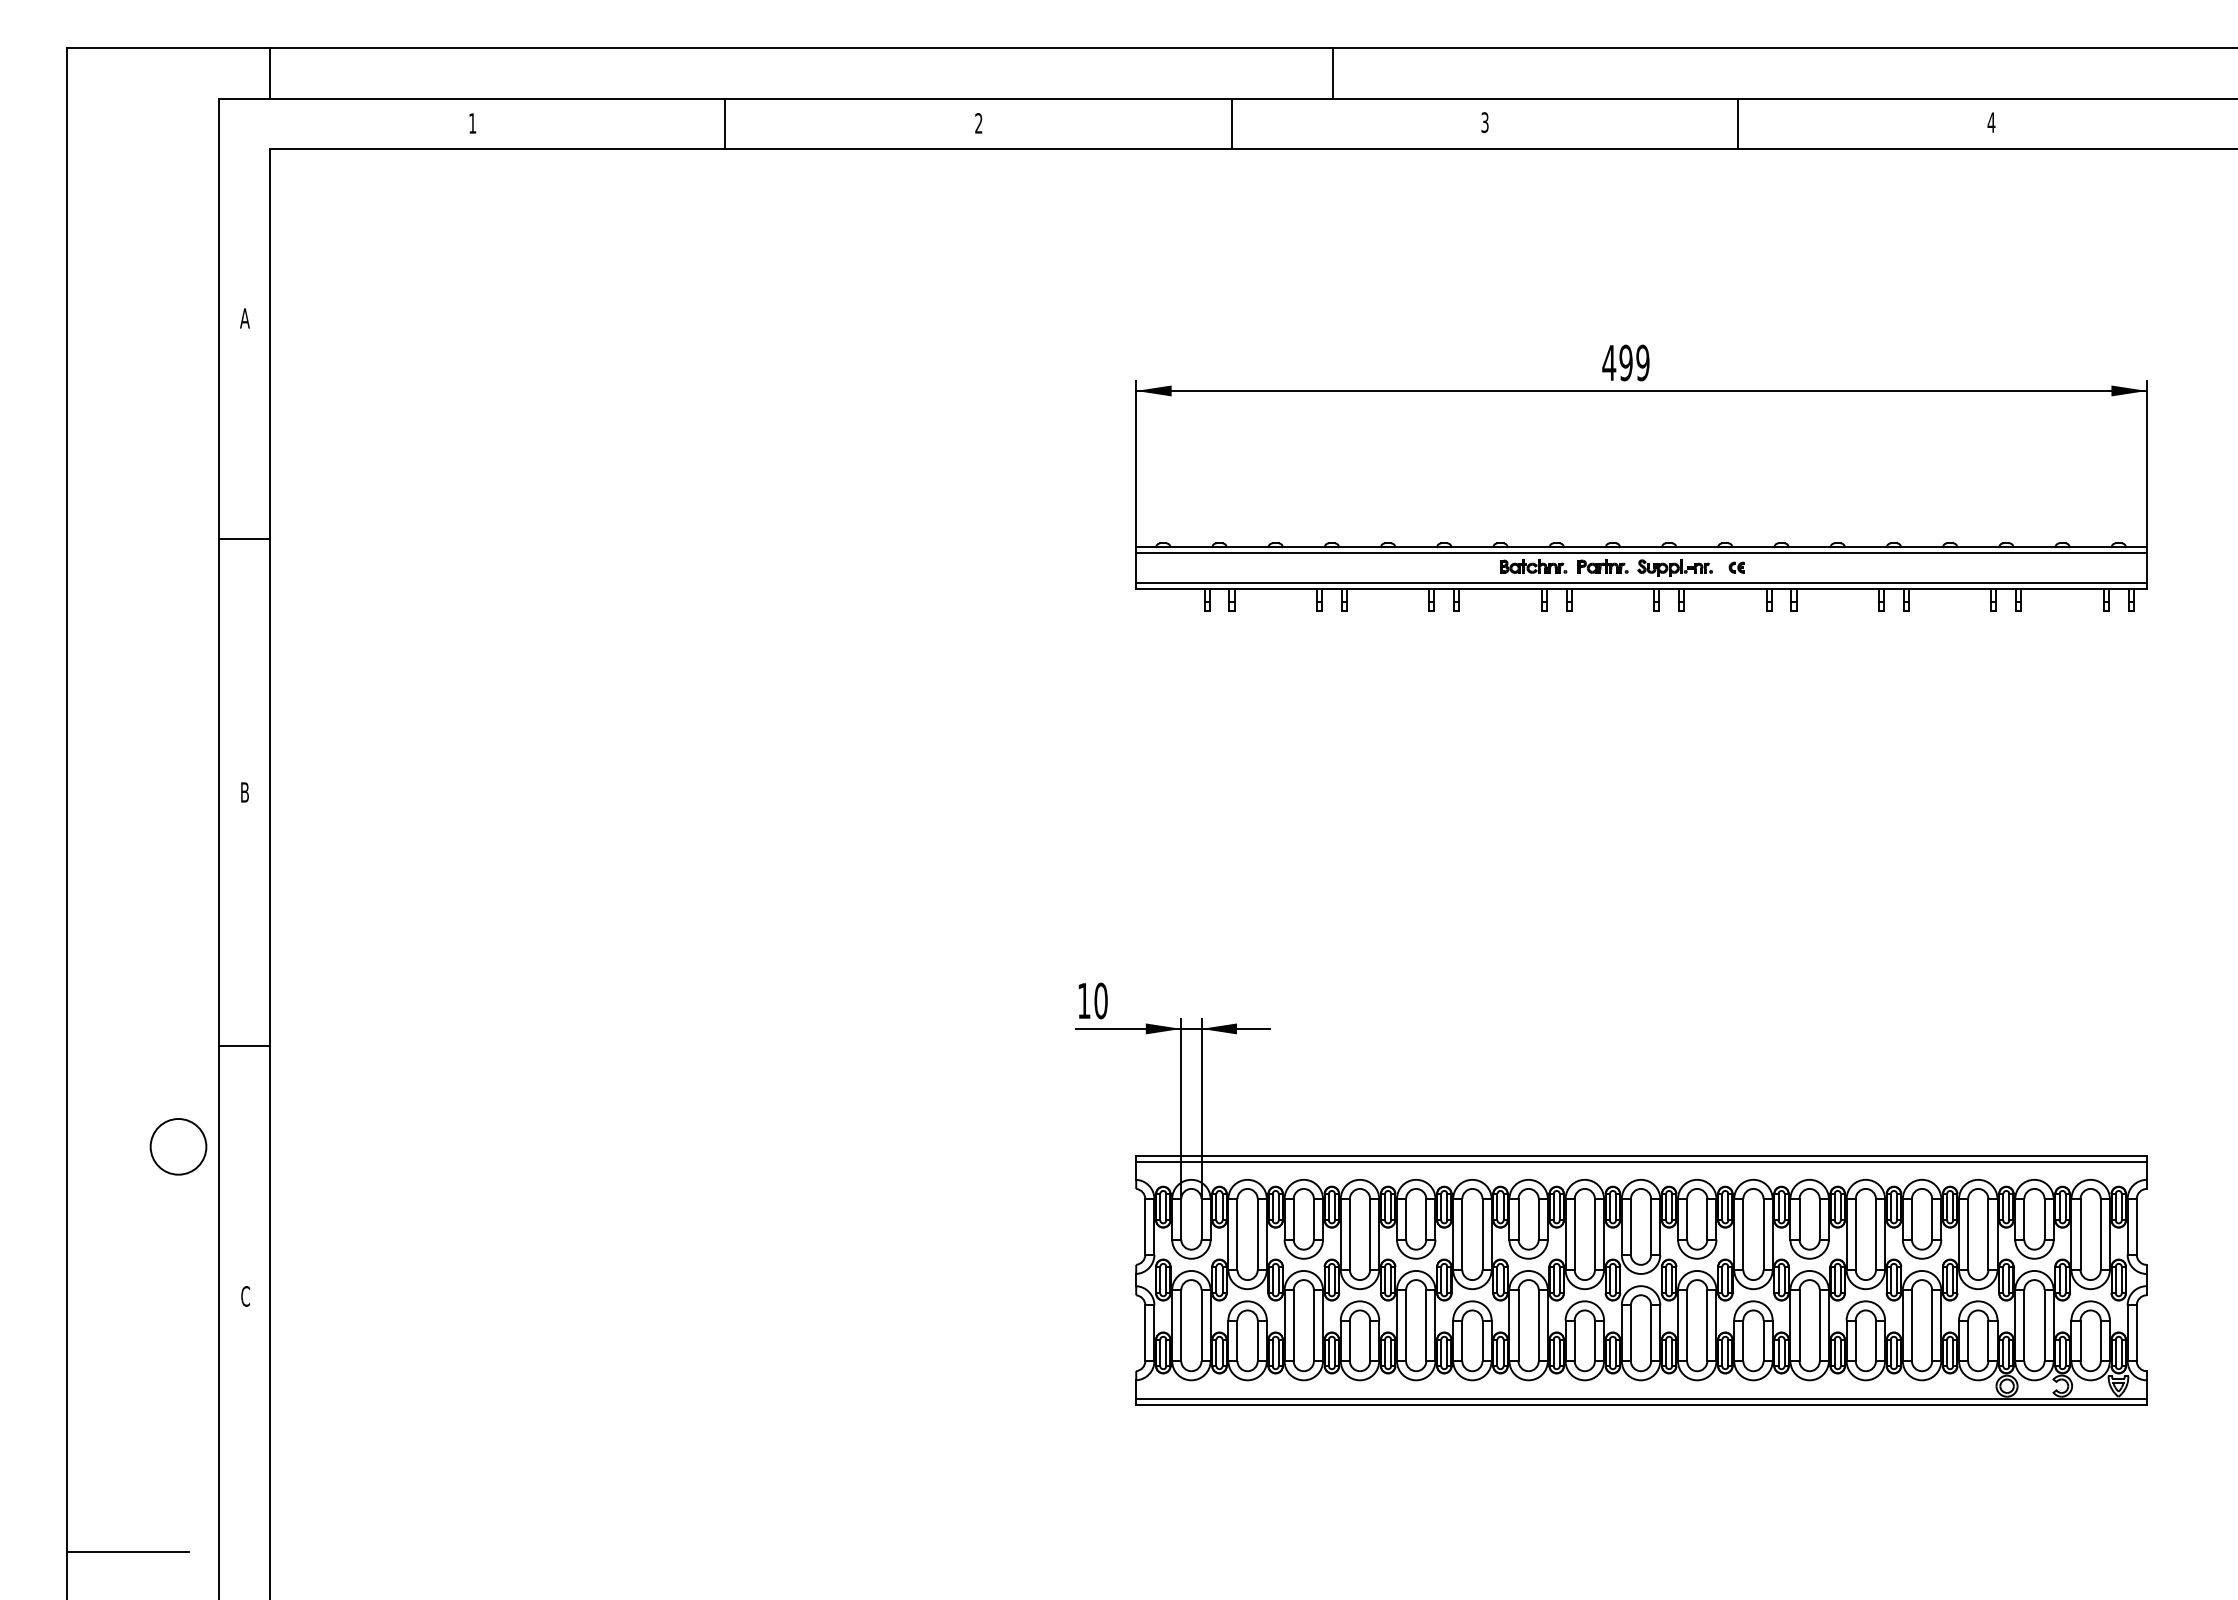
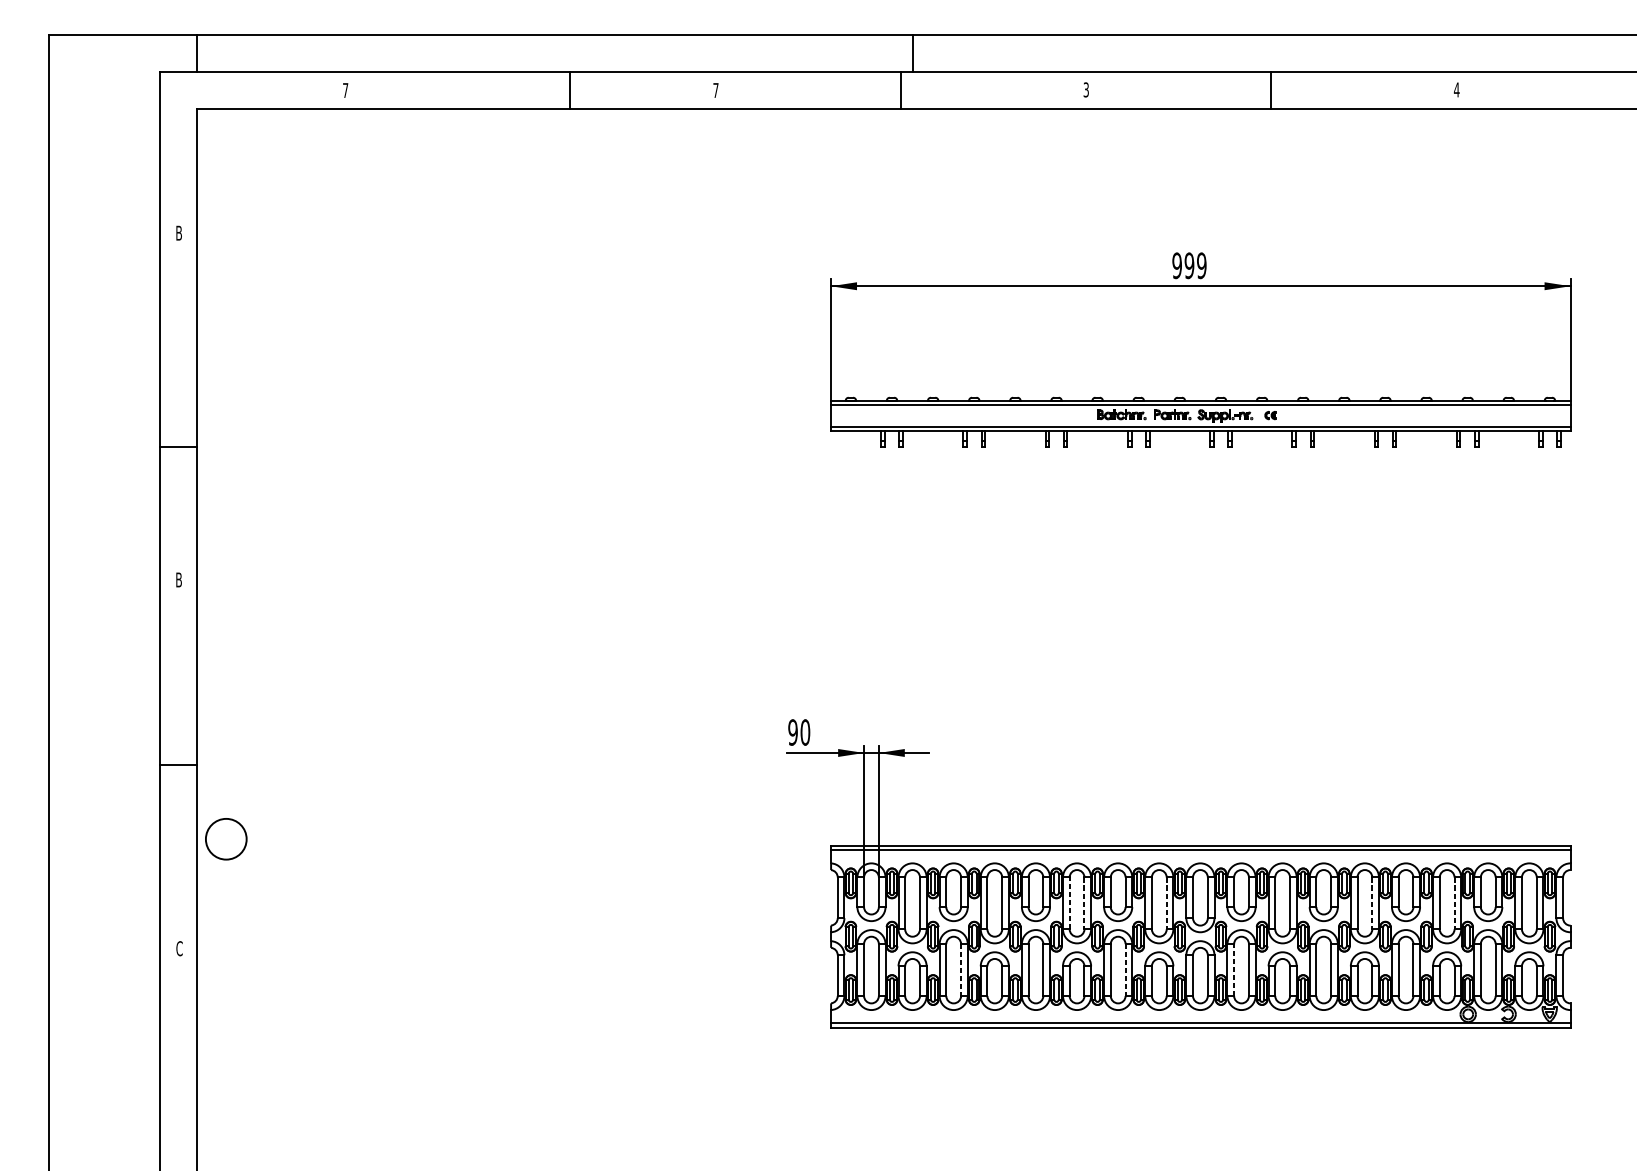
line: (1333, 73) -> (913, 53), moved
text: (472, 123) -> (345, 90), 1 -> 7
line: (725, 123) -> (570, 90), moved
text: (978, 123) -> (715, 90), 2 -> 7
text: (244, 318) -> (178, 233), A -> B
text: (1609, 362) -> (1177, 265), 499 -> 999
line: (244, 539) -> (178, 447), moved
text: (1083, 1000) -> (792, 732), 10 -> 90
circle: (178, 1146) -> (226, 838), moved
line: (1462, 1234) -> (1069, 903), solid -> dashed
line: (1482, 1235) -> (1084, 904), solid -> dashed
line: (1594, 1235) -> (1166, 904), solid -> dashed
line: (1875, 1235) -> (1371, 904), solid -> dashed
line: (1988, 1235) -> (1454, 904), solid -> dashed
line: (1687, 1325) -> (1234, 969), solid -> dashed
line: (1313, 1326) -> (960, 970), solid -> dashed
line: (1538, 1326) -> (1125, 970), solid -> dashed
line: (127, 1551) -> (93, 1135), removed

